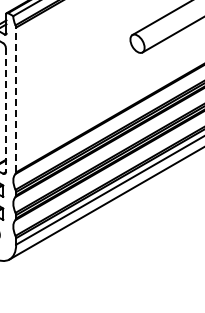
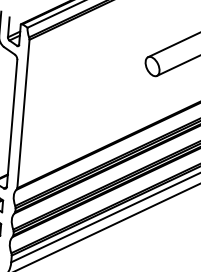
line: (16, 99) -> (23, 113), dashed -> solid
line: (5, 110) -> (11, 123), dashed -> solid

